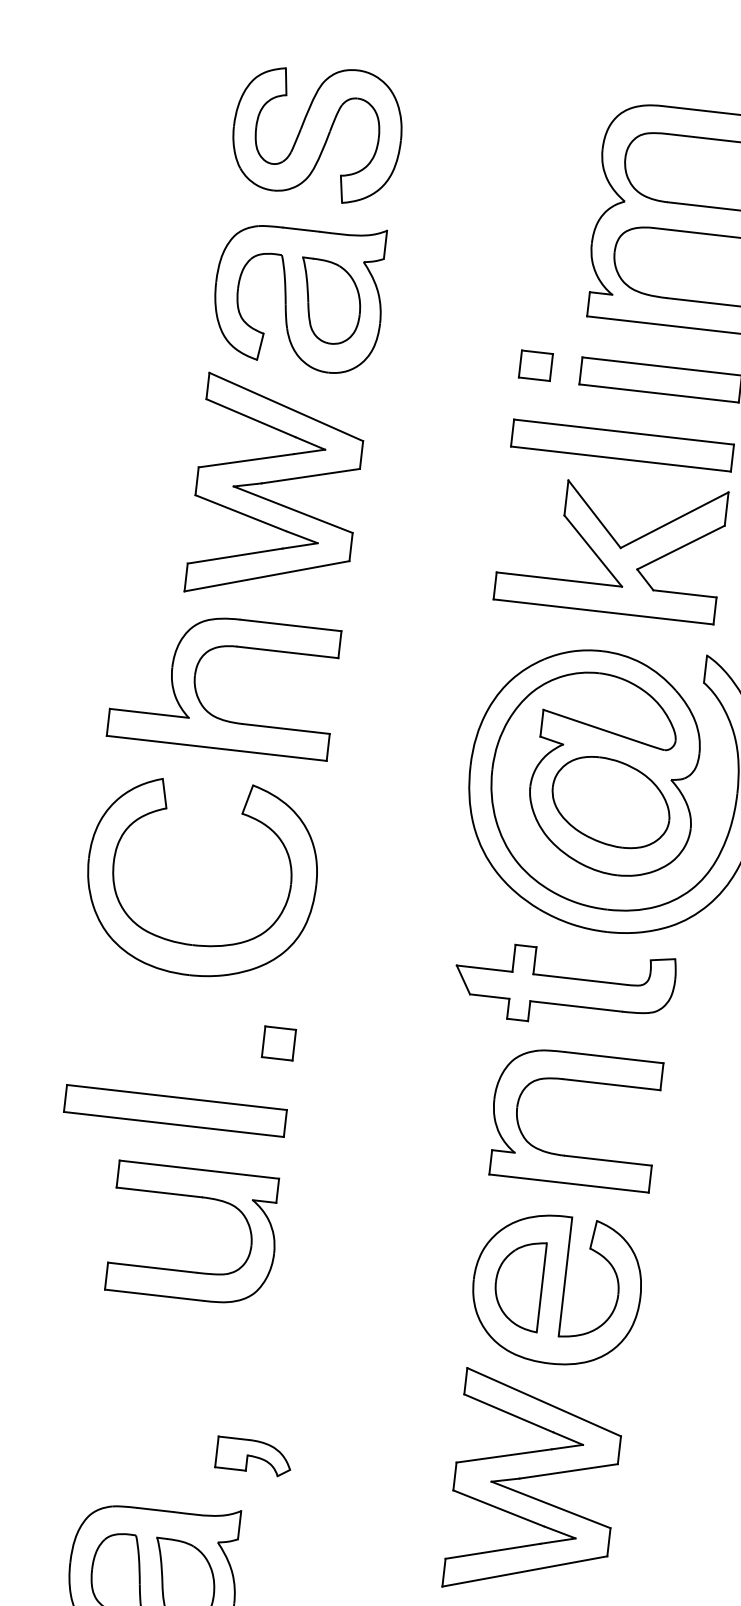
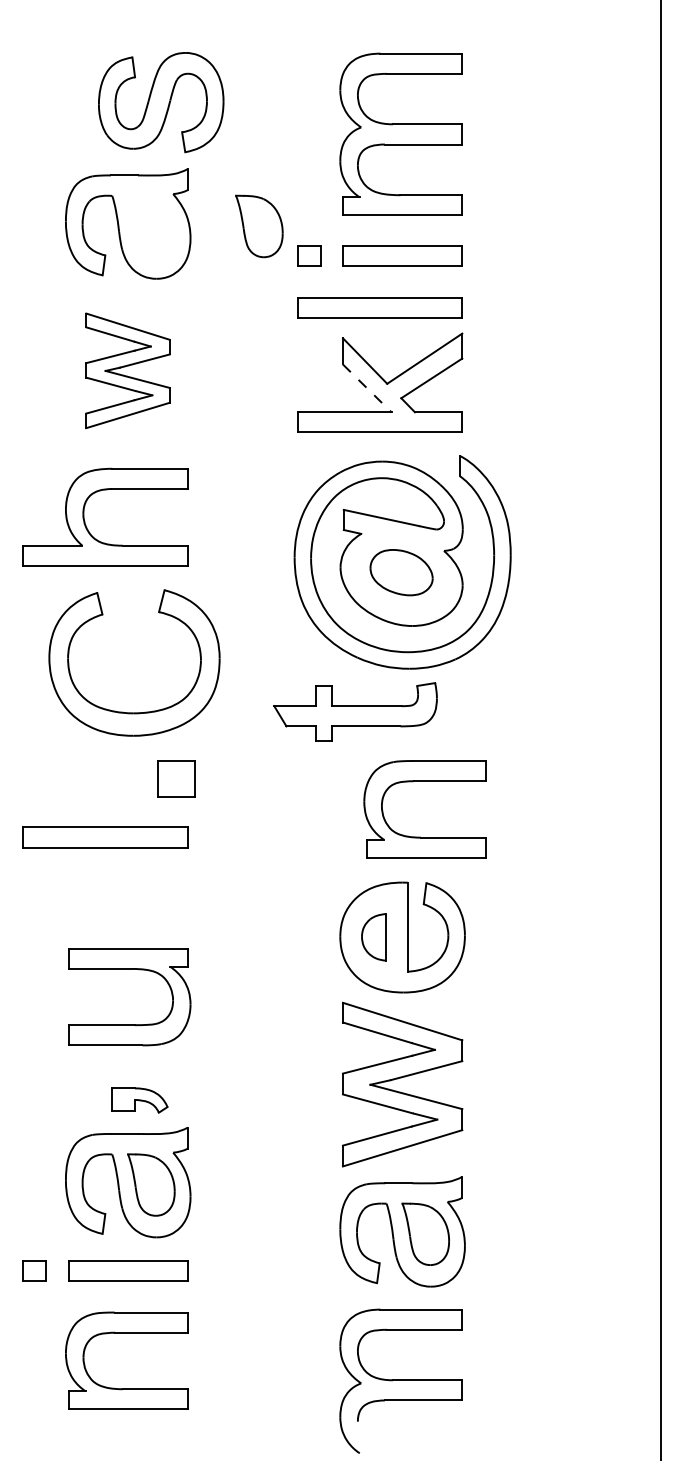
part: (317, 132) -> (161, 102), moved
part: (329, 302) -> (259, 226), moved
part: (275, 490) -> (127, 370), size x0.7
line: (593, 551) -> (367, 388), solid -> dashed
part: (611, 802) -> (401, 572), size x0.7
part: (194, 944) -> (134, 712), moved
part: (564, 984) -> (355, 711), moved
part: (279, 1043) -> (176, 778), size x1.6
part: (564, 1154) -> (420, 836), moved
part: (189, 1271) -> (129, 1024), moved
part: (518, 1285) -> (373, 937), size x0.7
part: (253, 1456) -> (139, 1100), moved

